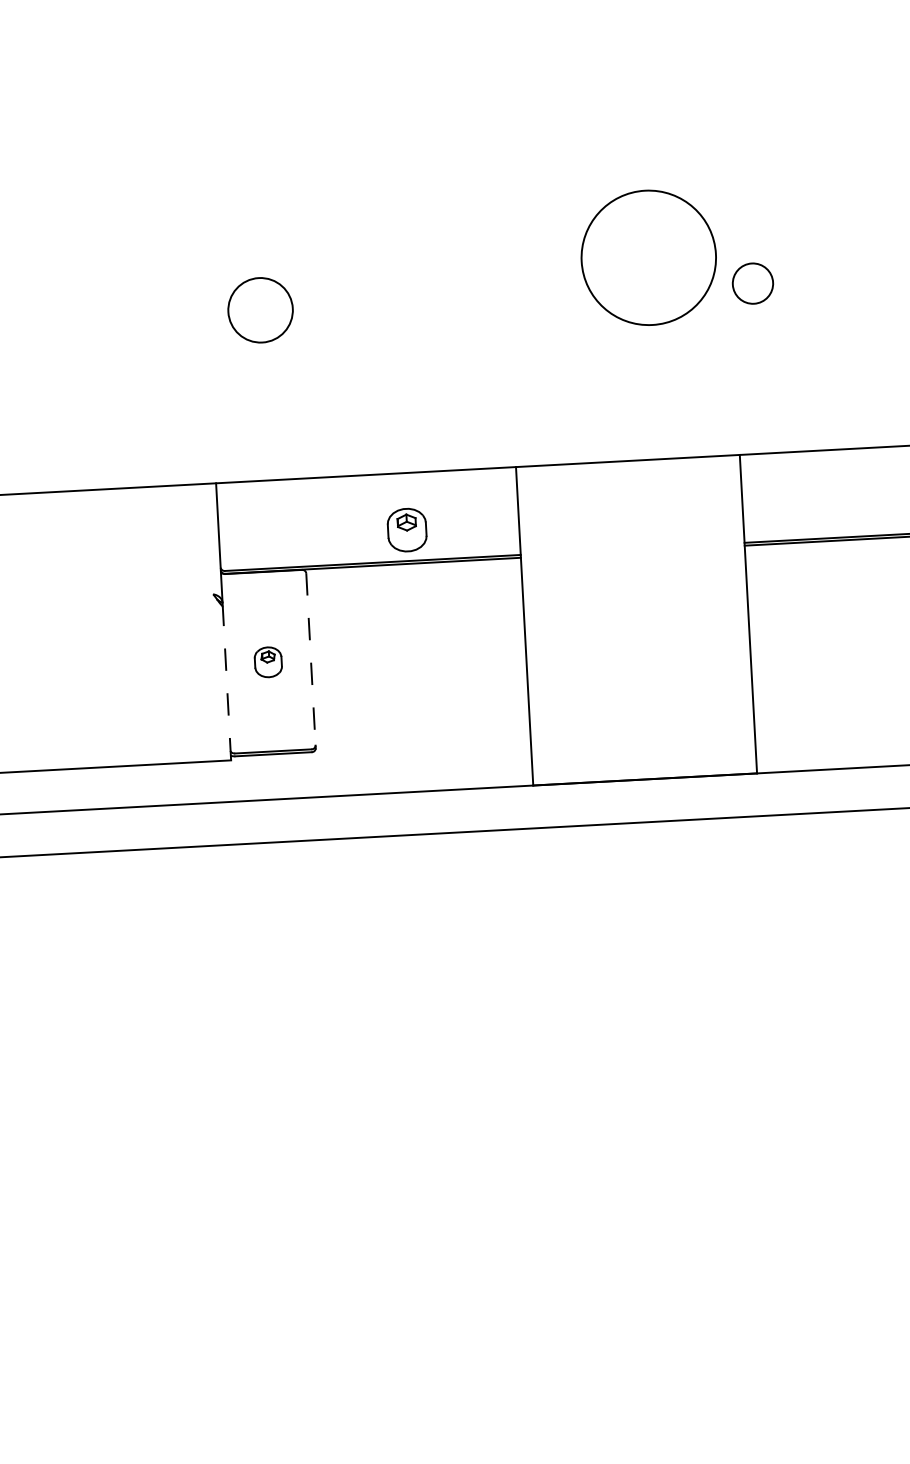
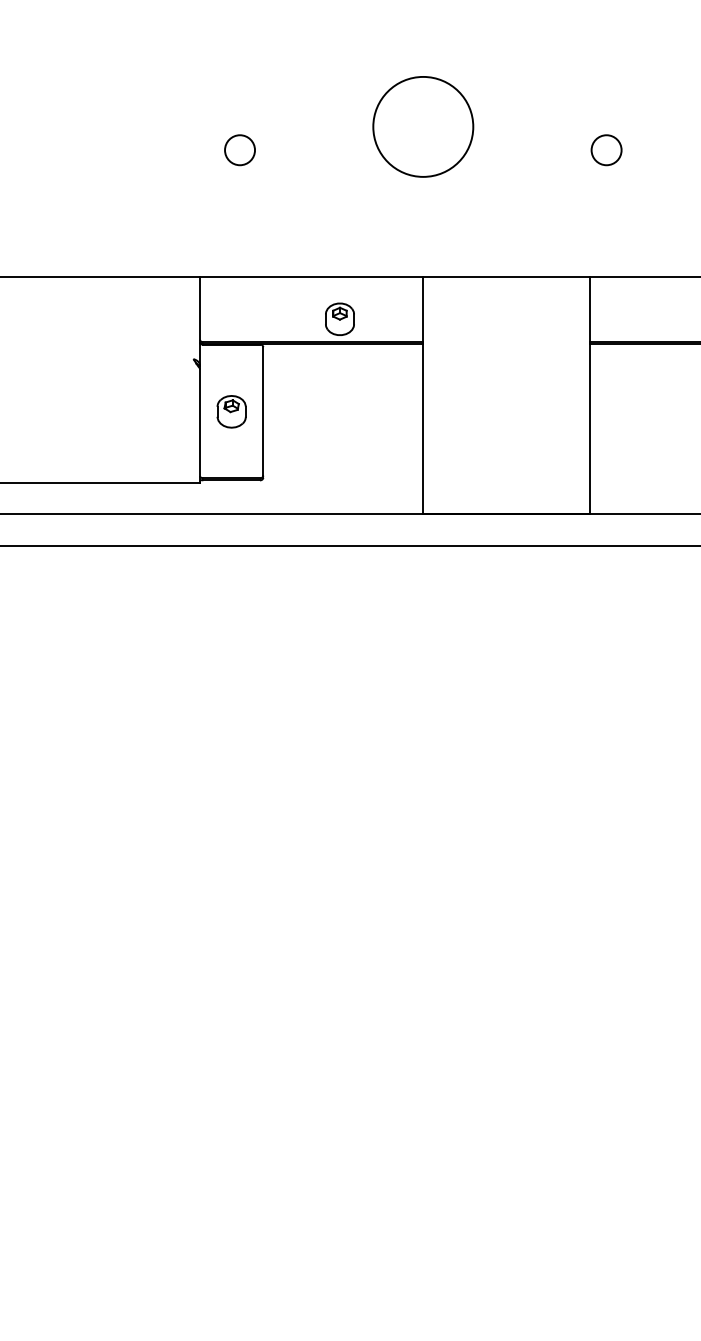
circle: (649, 257) -> (423, 126), moved
circle: (261, 310) -> (240, 150), size x0.62
line: (311, 659) -> (263, 411), dashed -> solid
part: (268, 661) -> (231, 411), size x1.43
line: (227, 682) -> (200, 425), dashed -> solid

